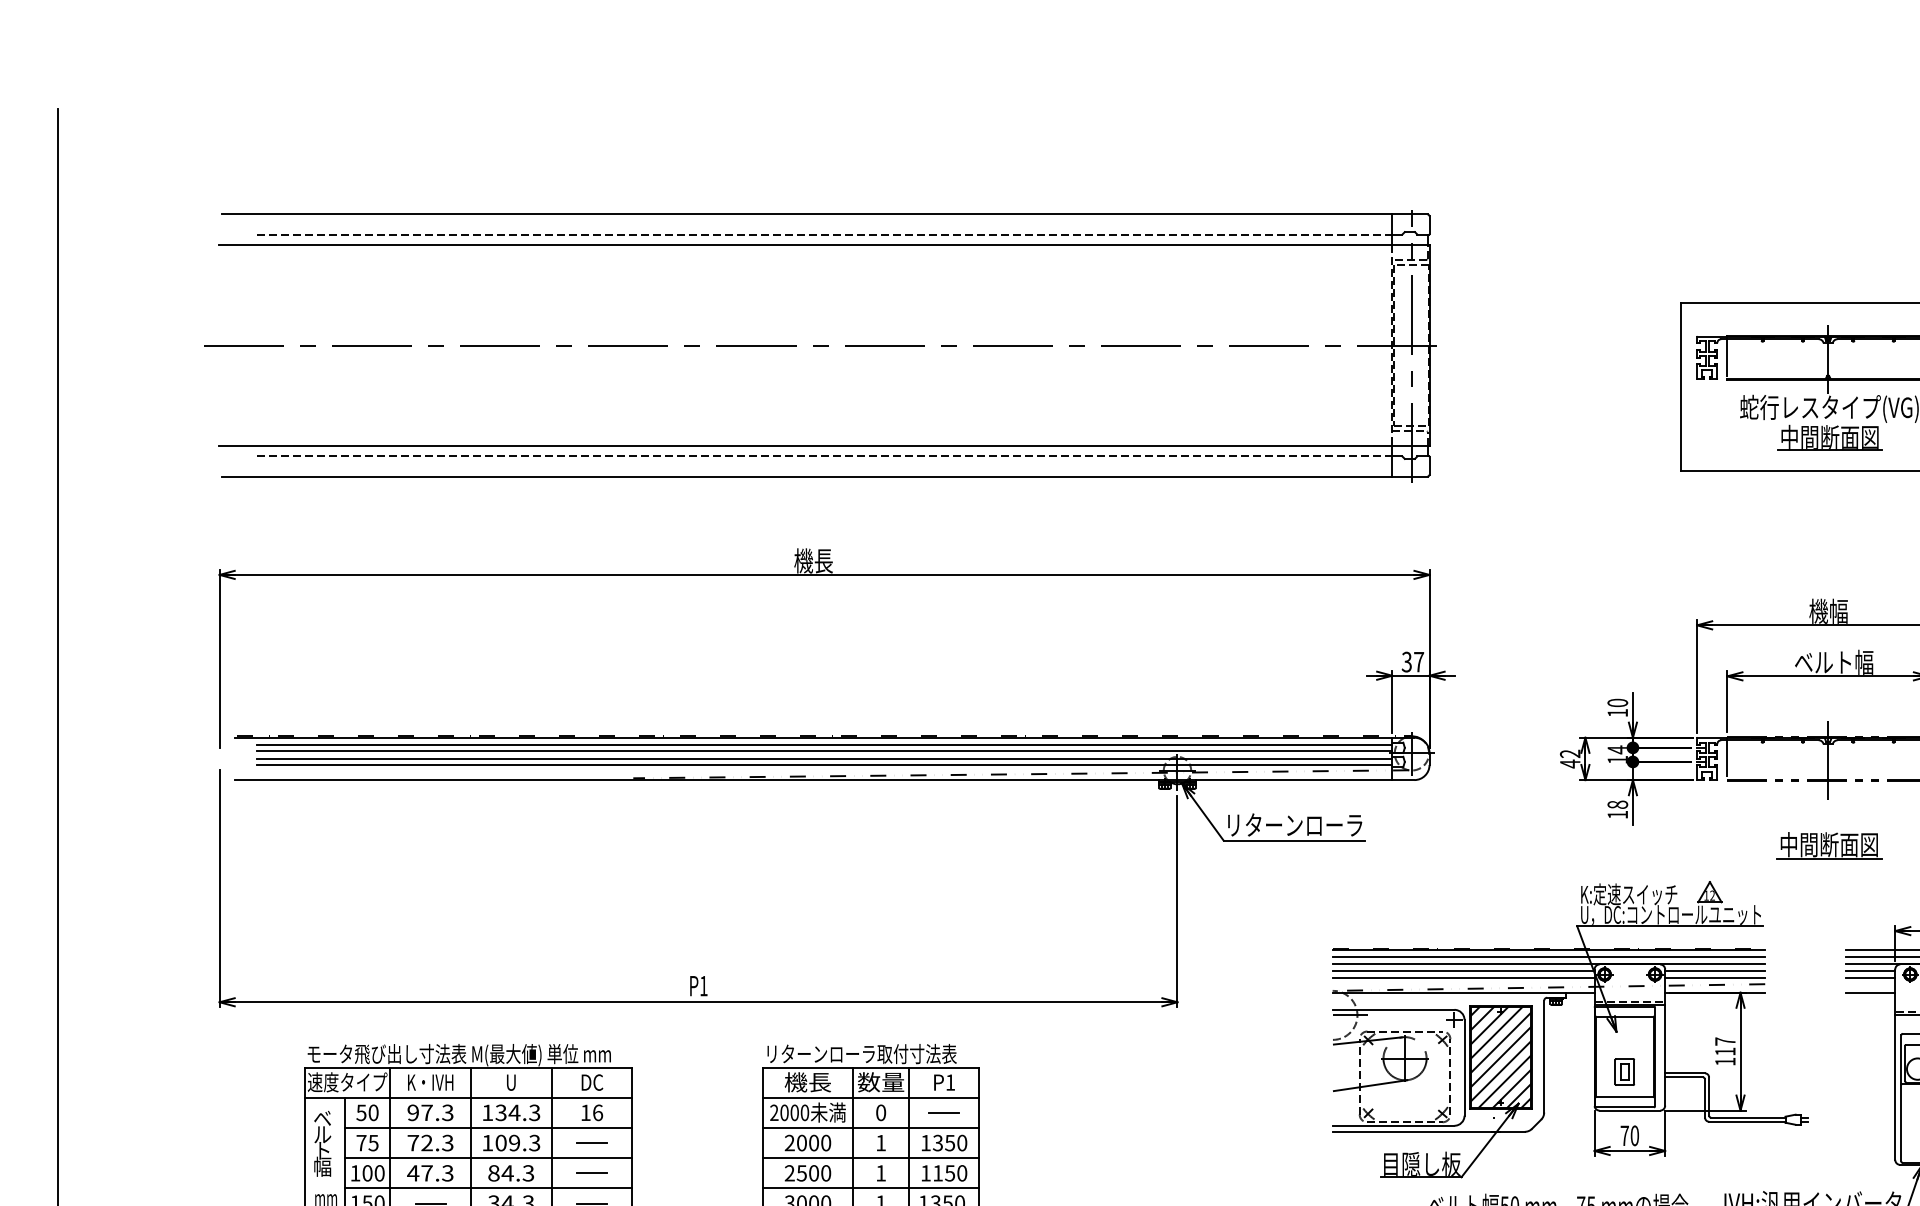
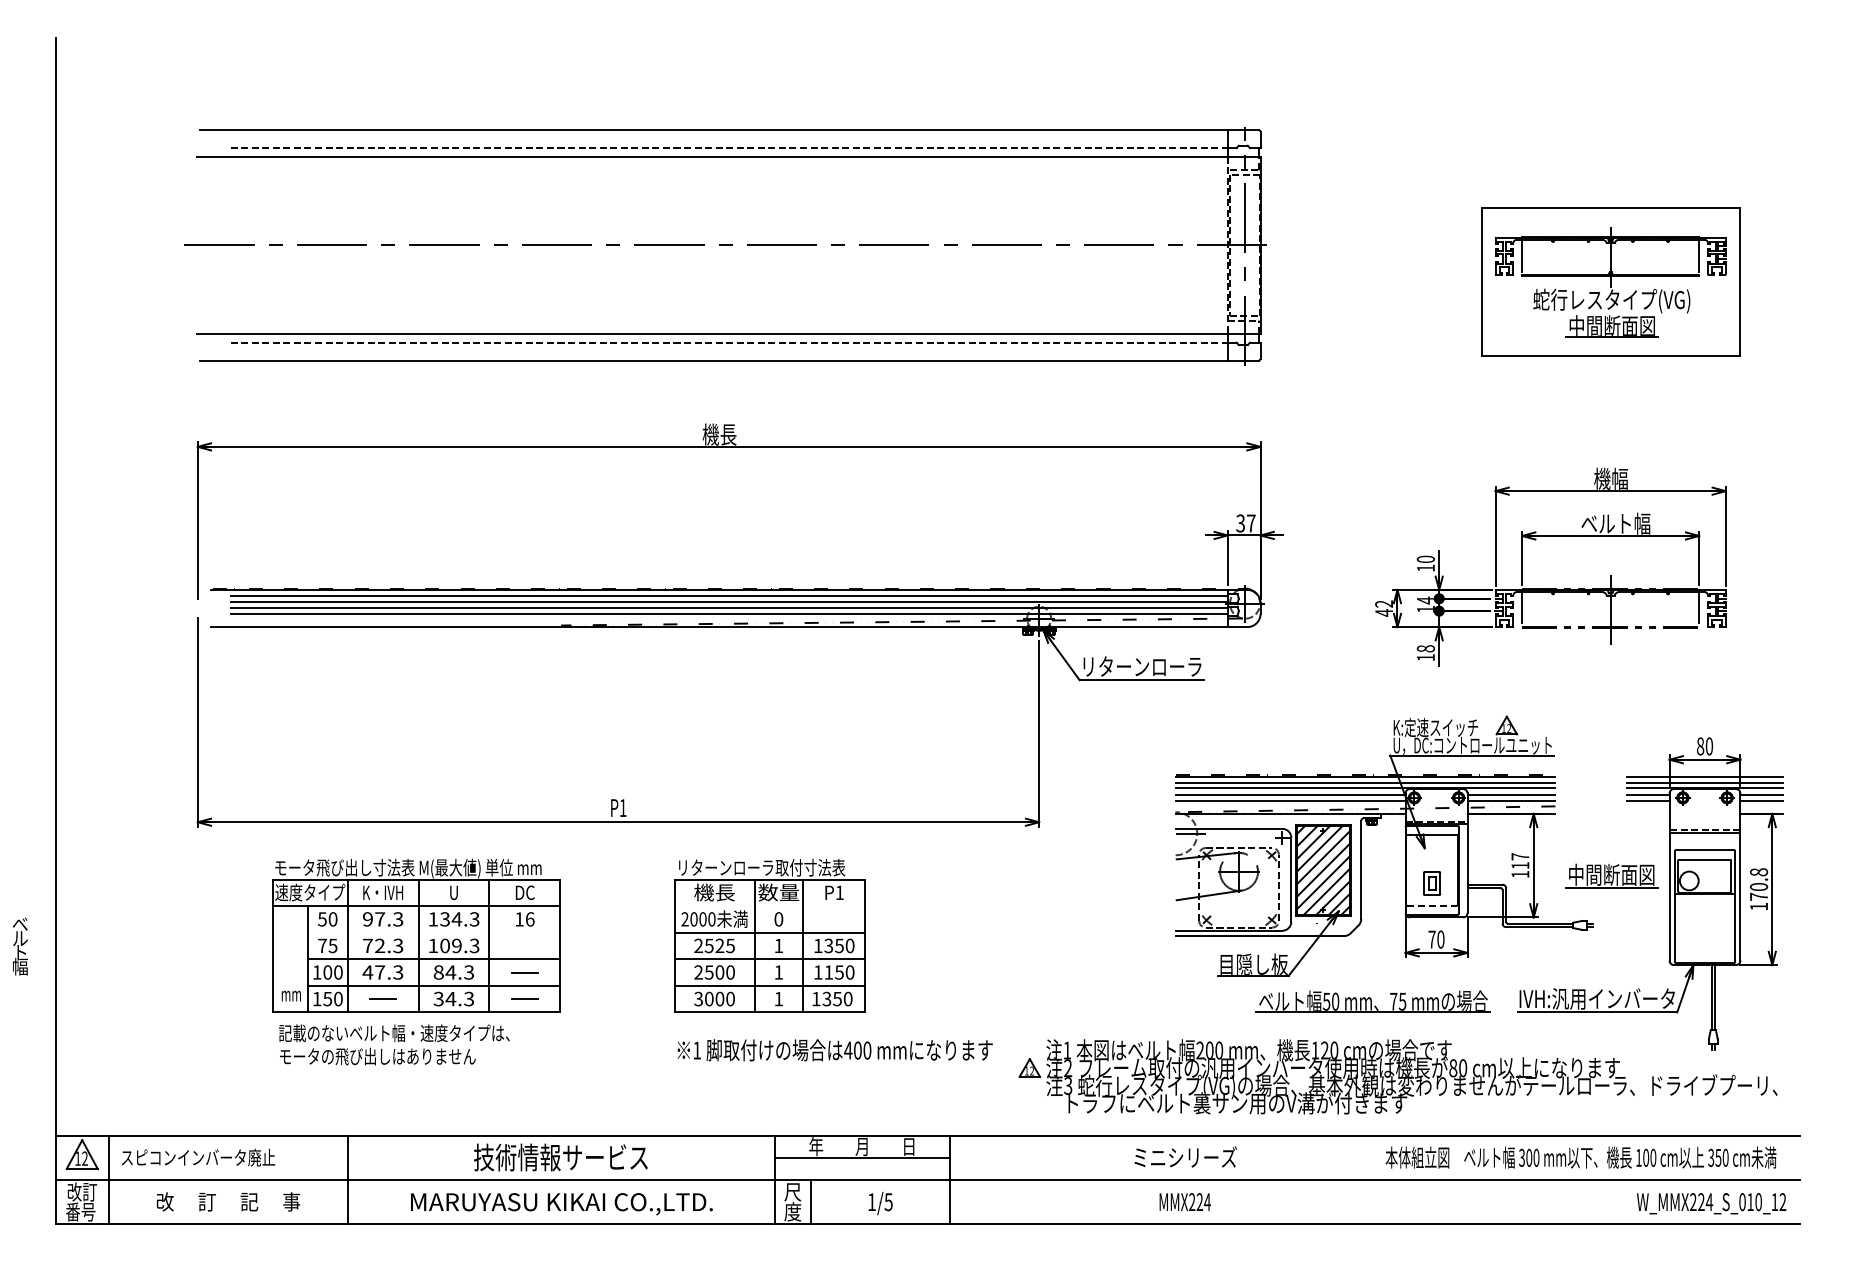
part: (1829, 845) -> (1611, 875), moved
line: (1870, 992) -> (1647, 813), removed
line: (1625, 1097) -> (1432, 905), solid -> dashed
line: (870, 1098) -> (769, 906), removed
line: (943, 1112) -> (833, 919), removed
line: (487, 1127) -> (433, 932), removed
line: (591, 1142) -> (524, 945), removed
text: (813, 1142) -> (719, 945), 2000 -> 2525
text: (322, 1143) -> (20, 946), moved

